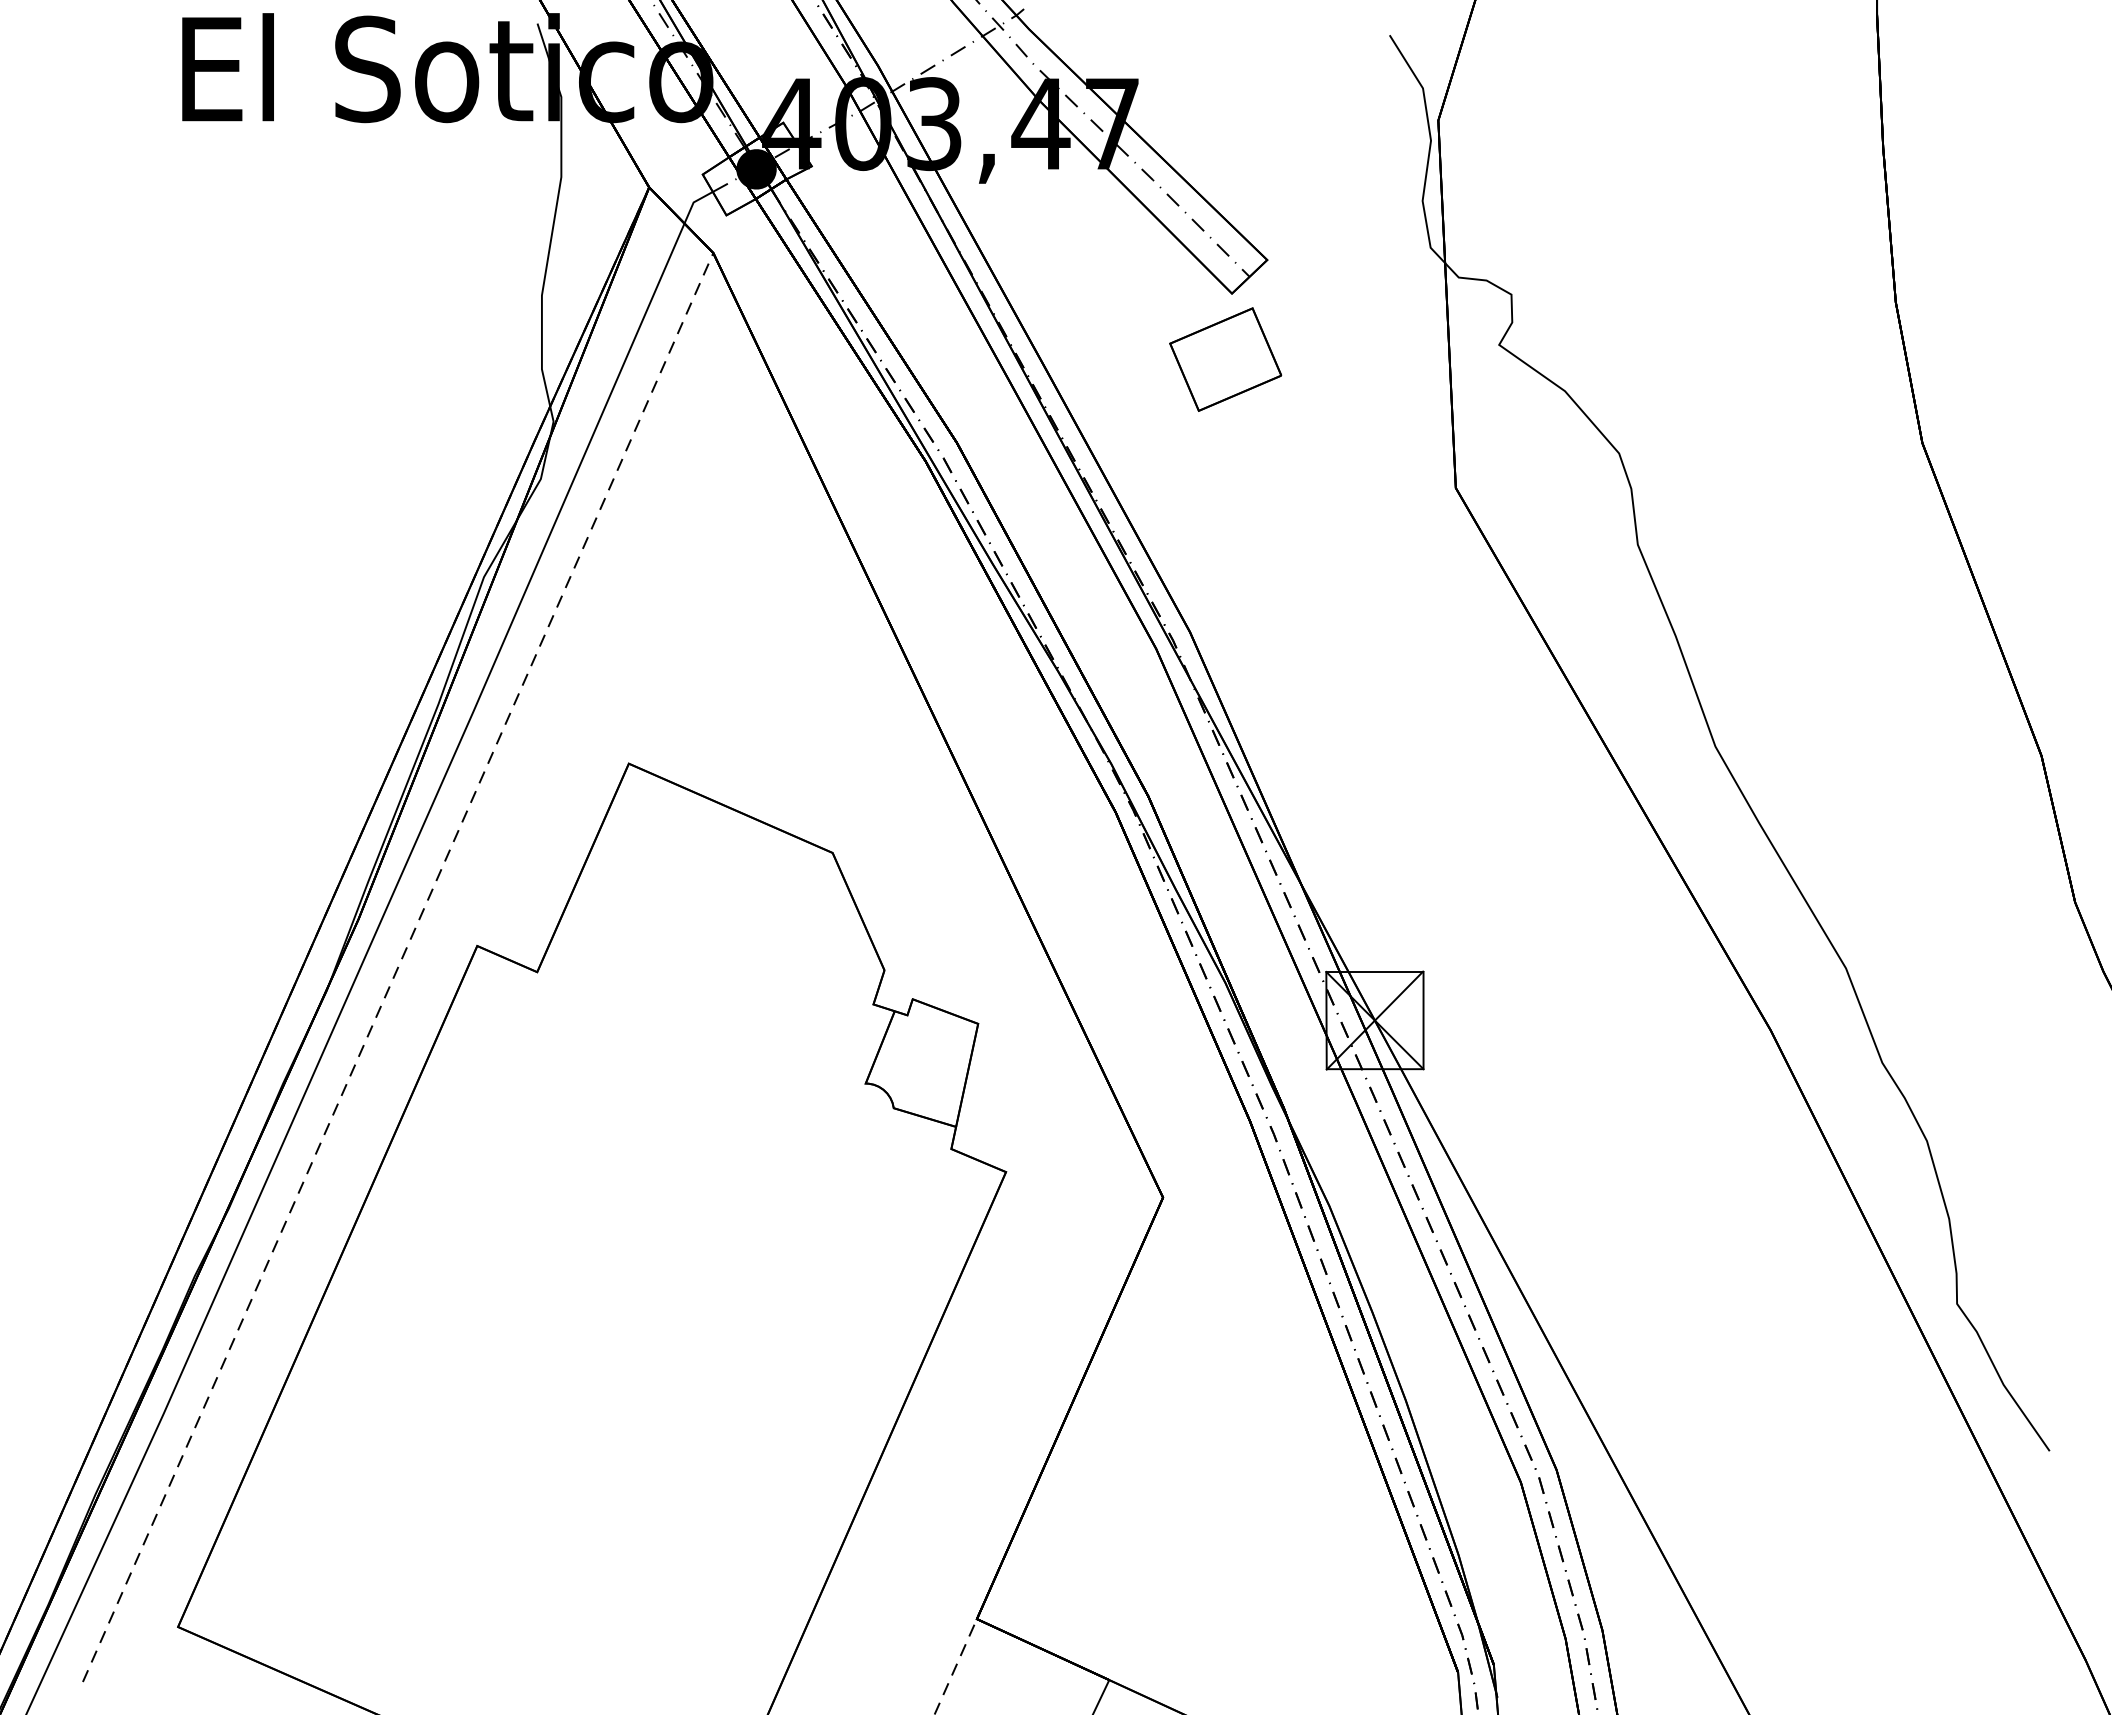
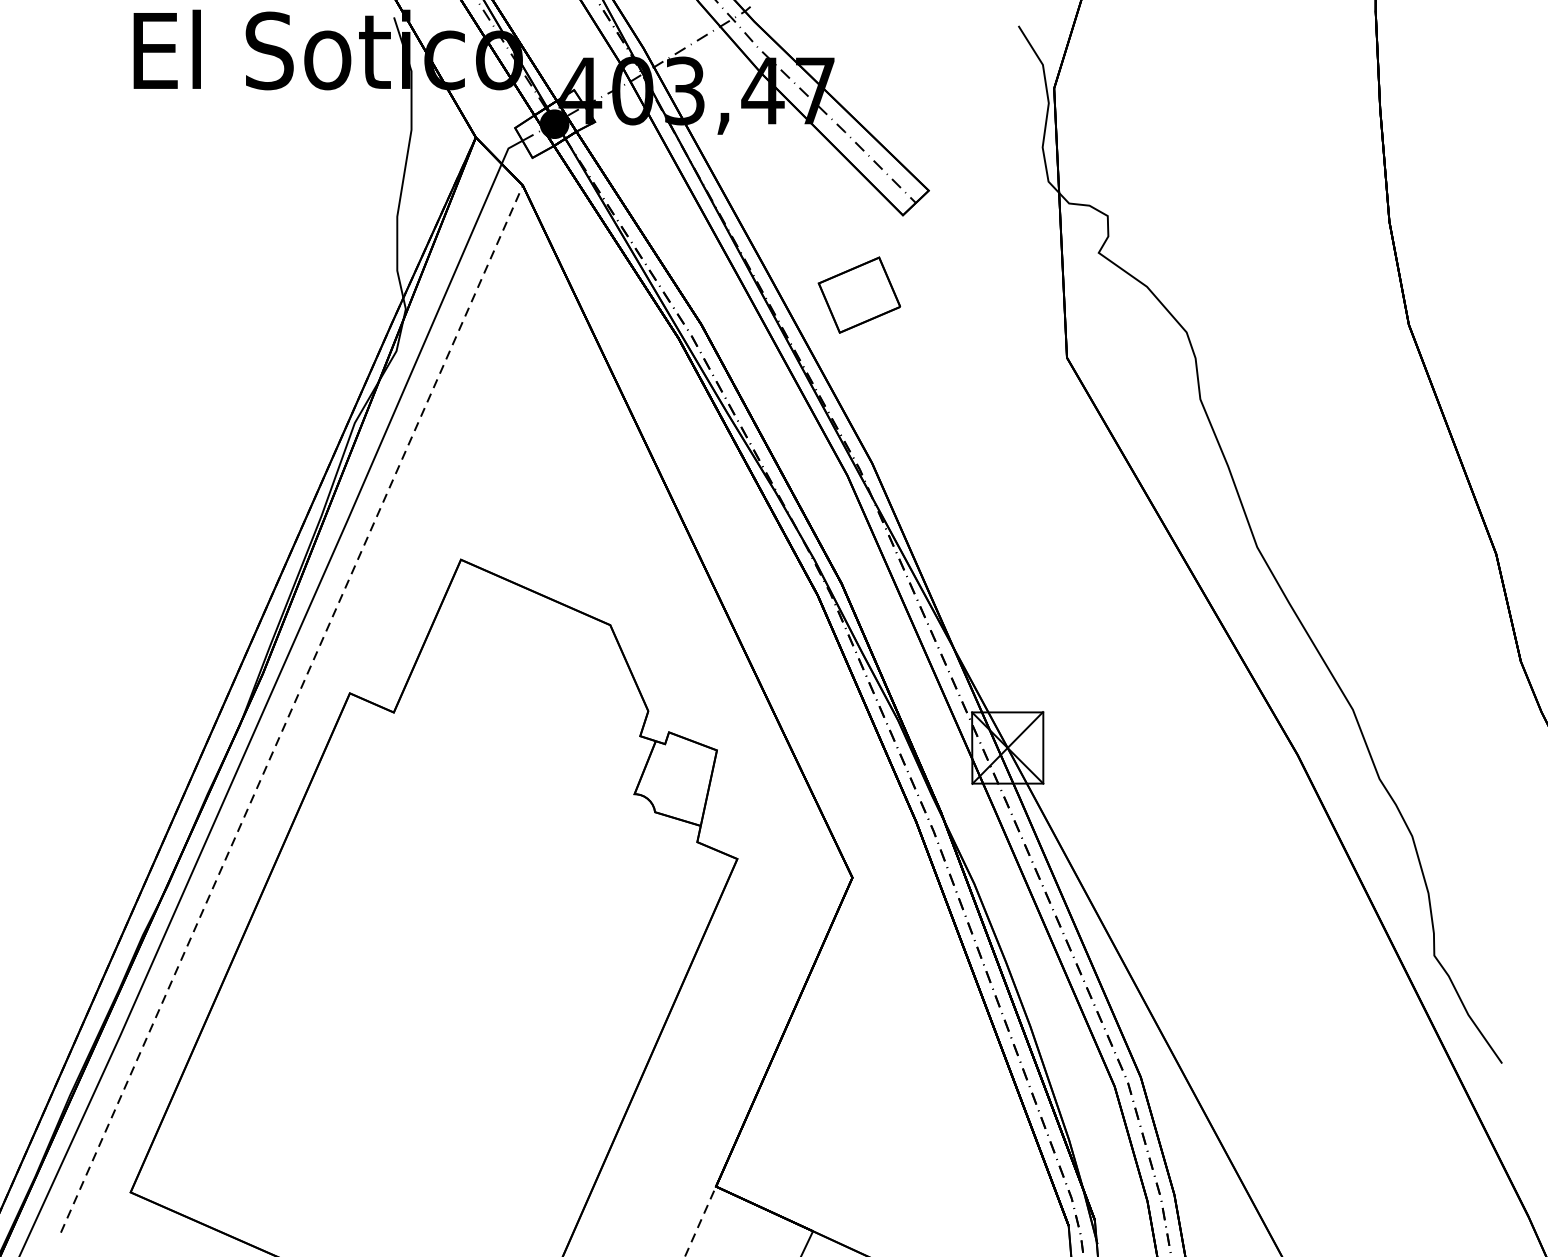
part: (1225, 359) -> (859, 295), moved

